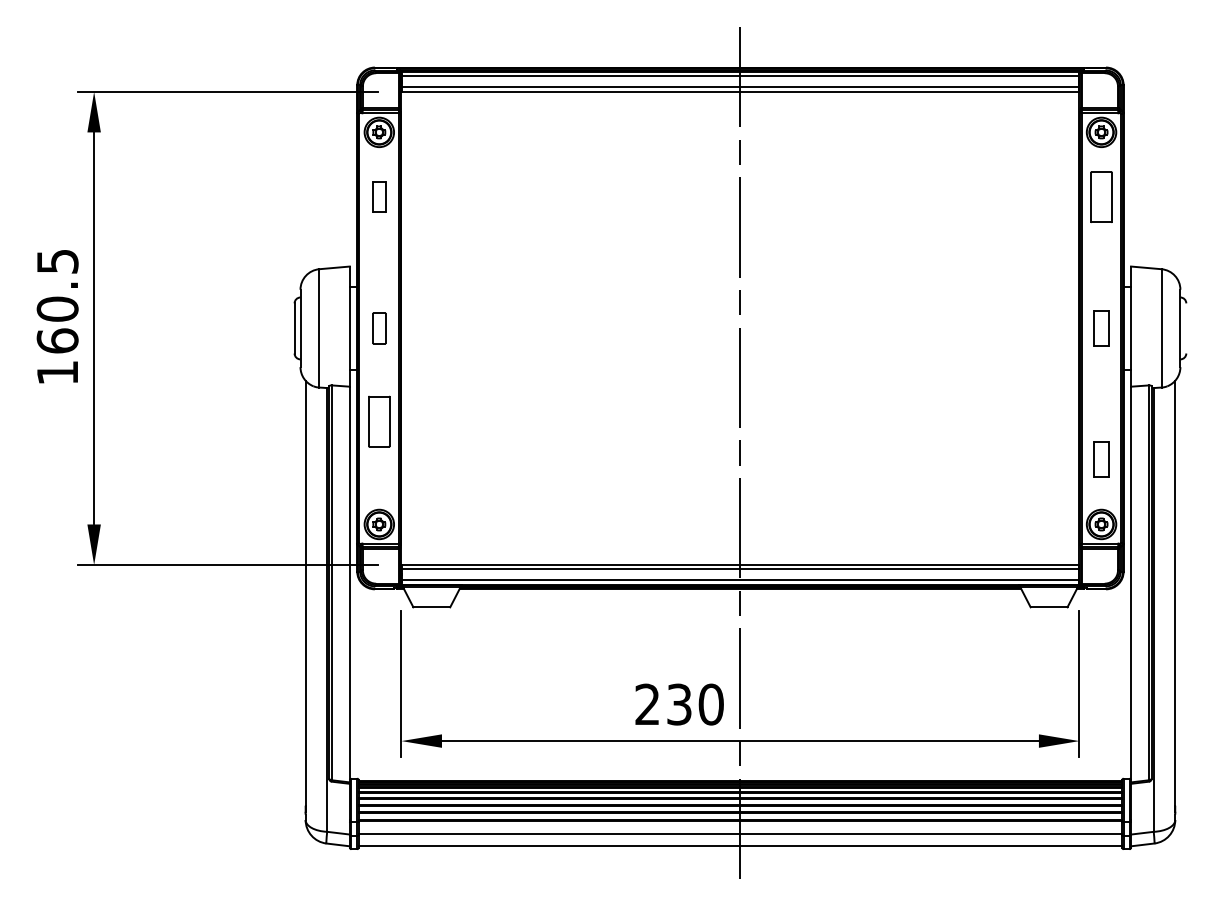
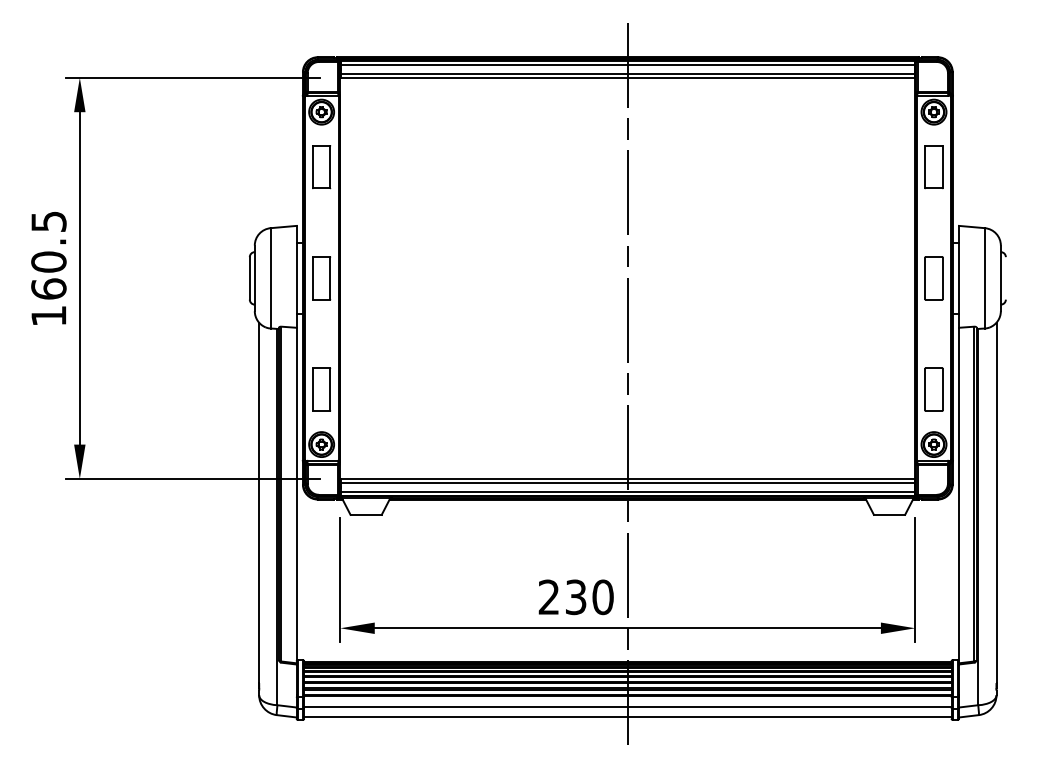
part: (379, 196) -> (321, 166), size x1.67
part: (379, 328) -> (321, 278), size x1.67
part: (1101, 328) -> (933, 278), size x1.43
part: (379, 421) -> (321, 389), moved
part: (1101, 459) -> (933, 389), size x1.43

